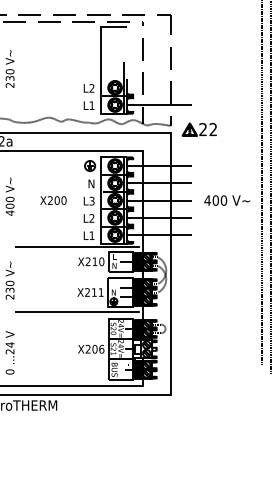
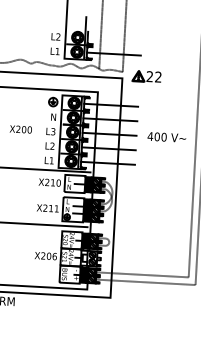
line: (207, 365) -> (142, 275), added
line: (211, 373) -> (145, 281), added

